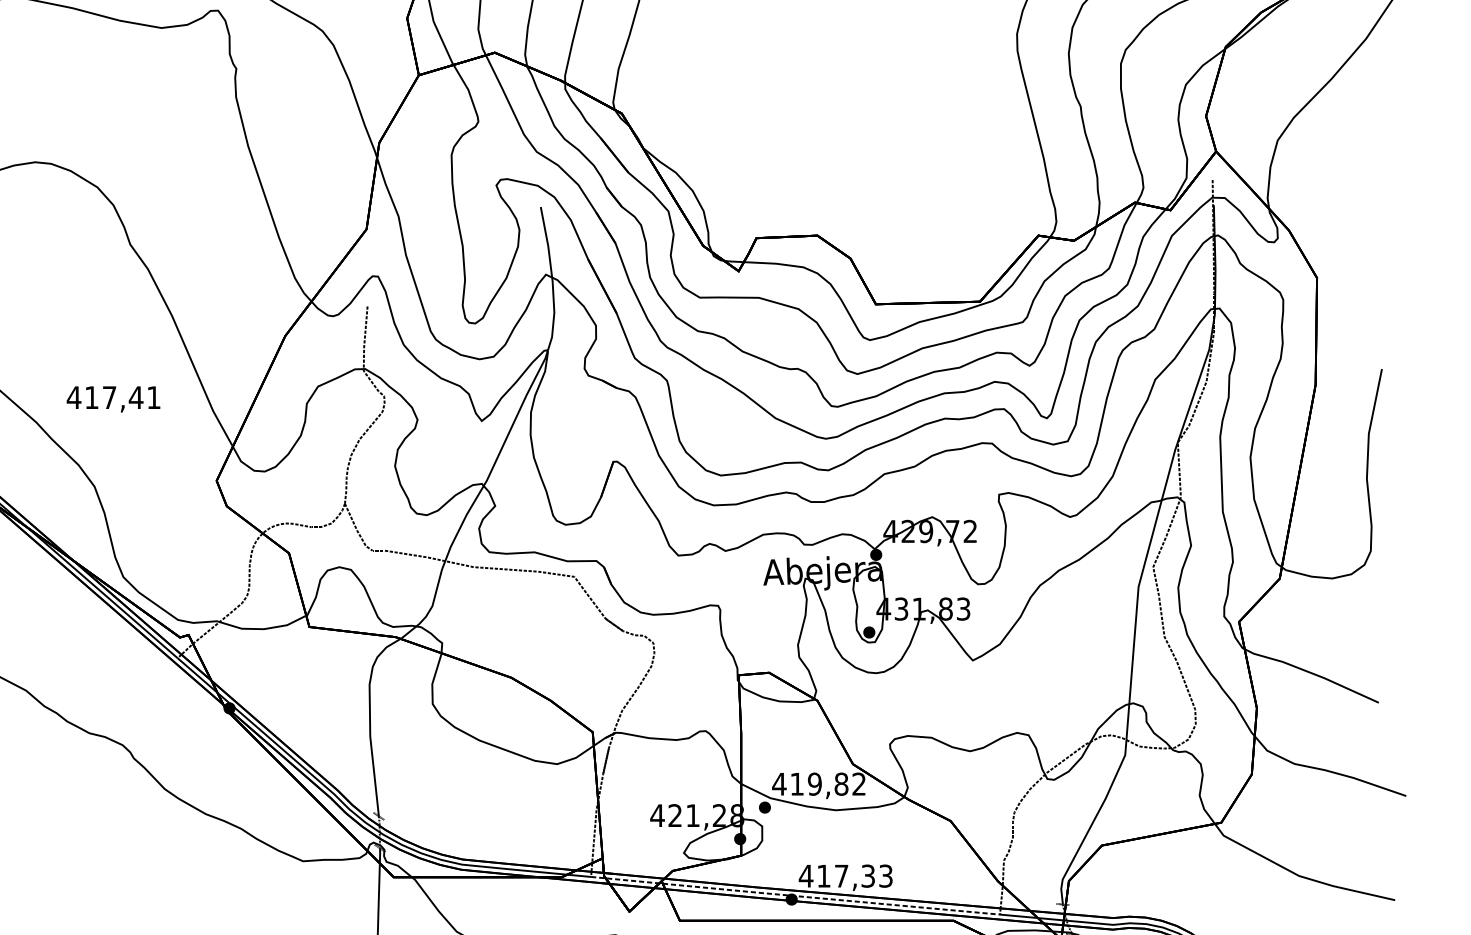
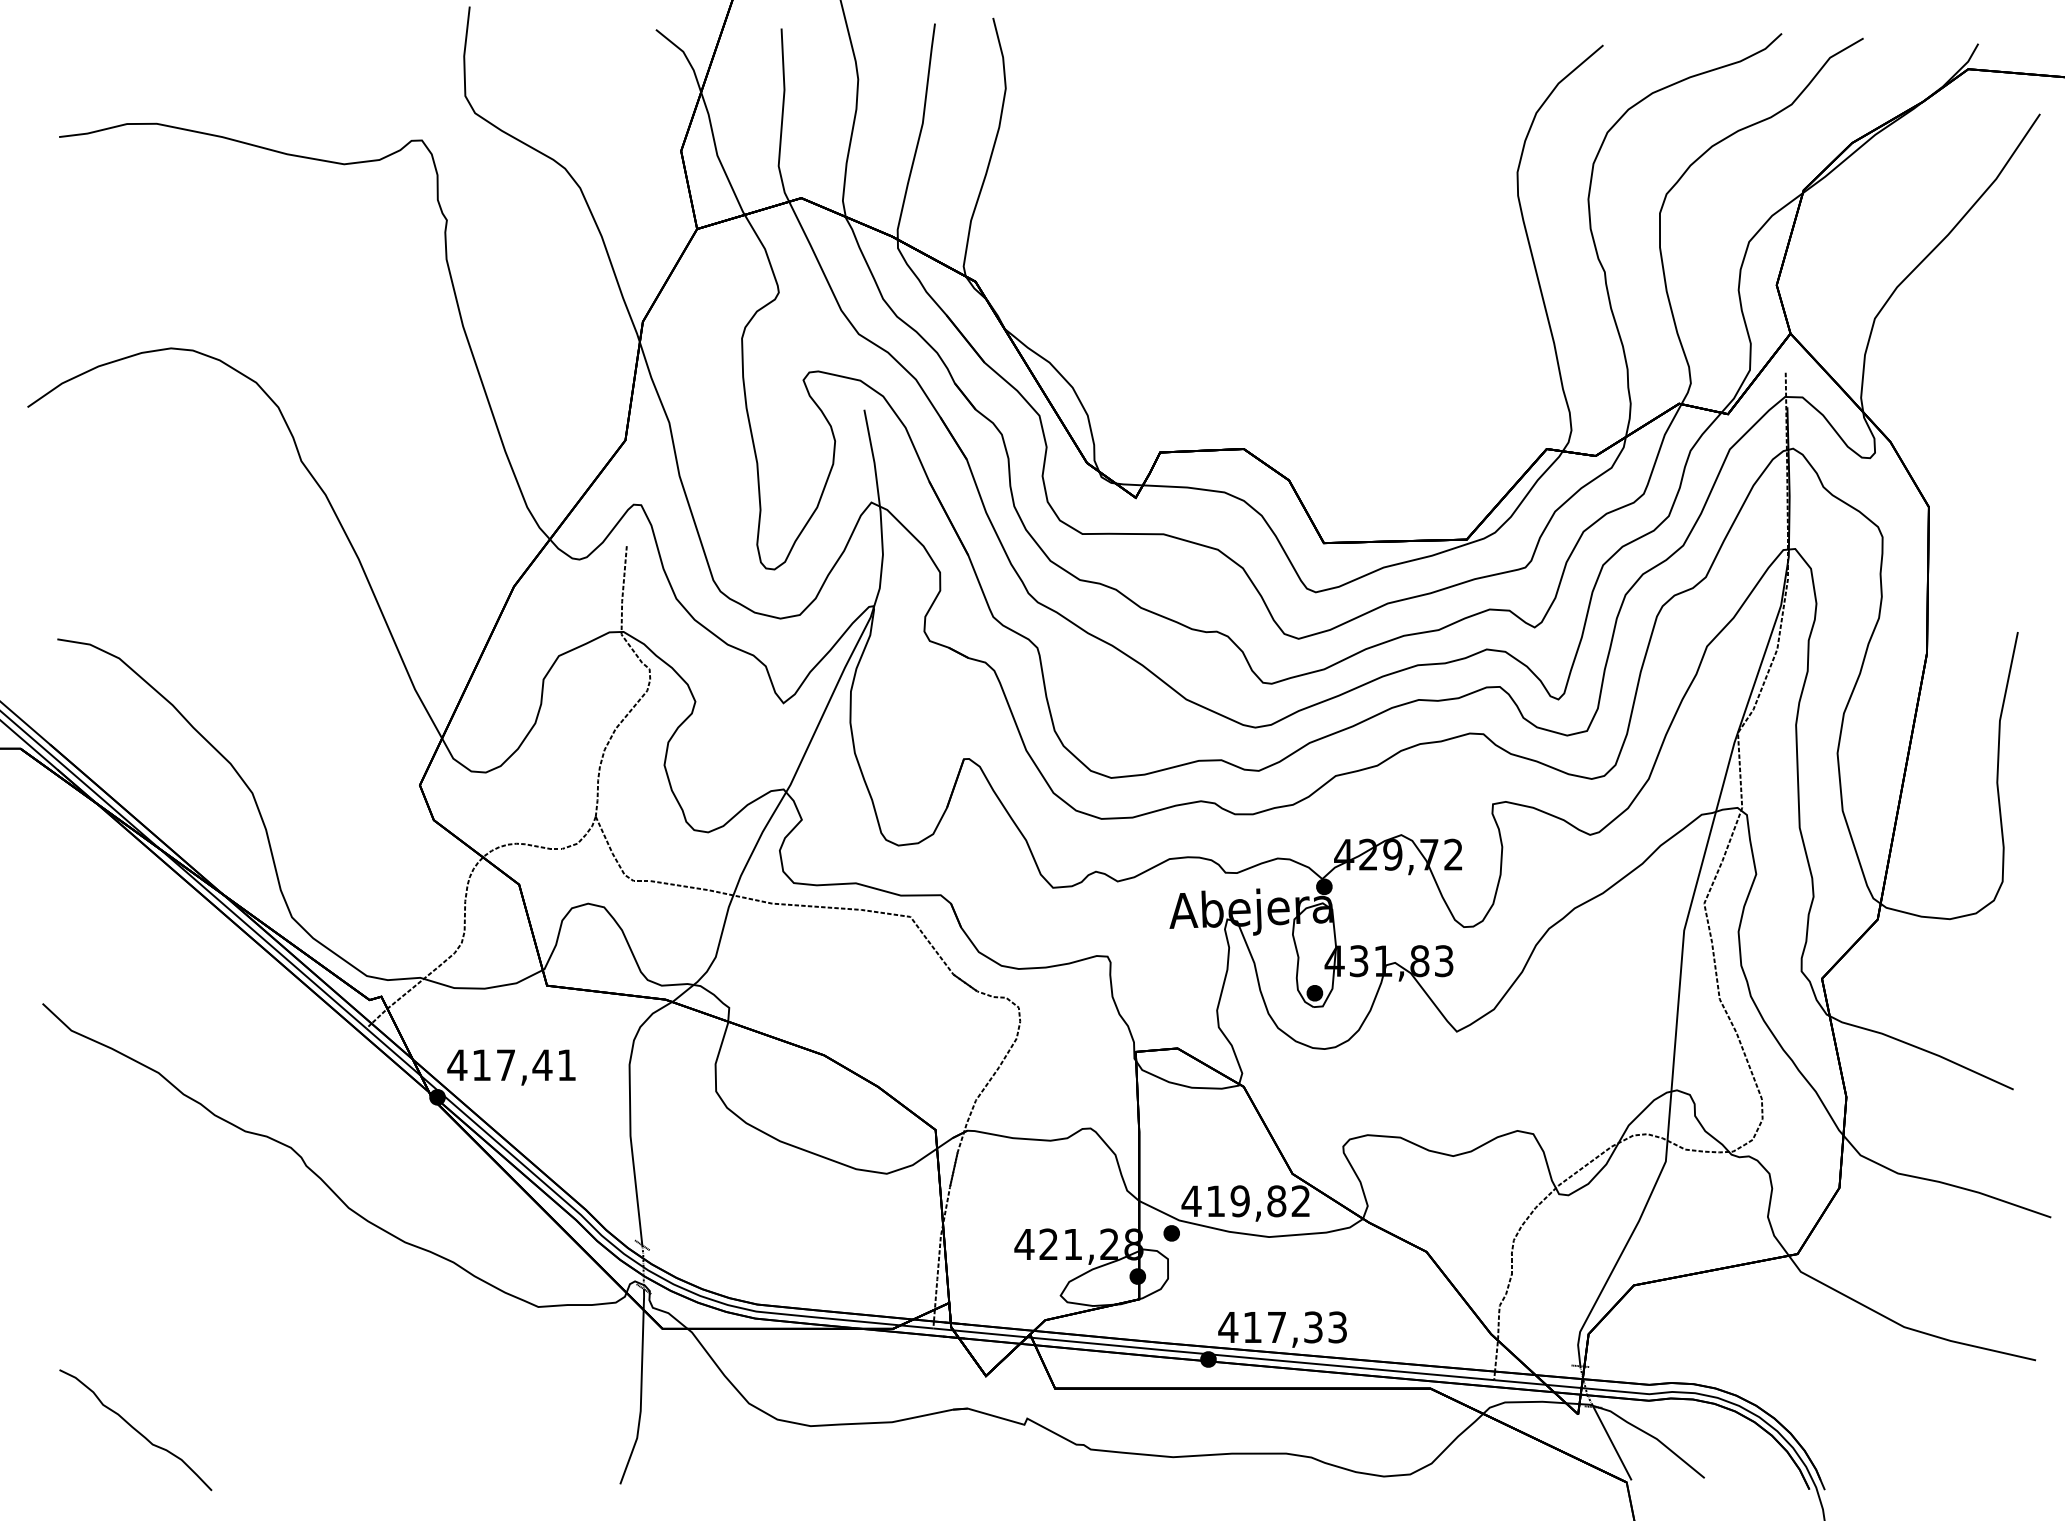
text: (113, 399) -> (511, 1067), moved
line: (795, 895) -> (1213, 1354), dashed -> solid

